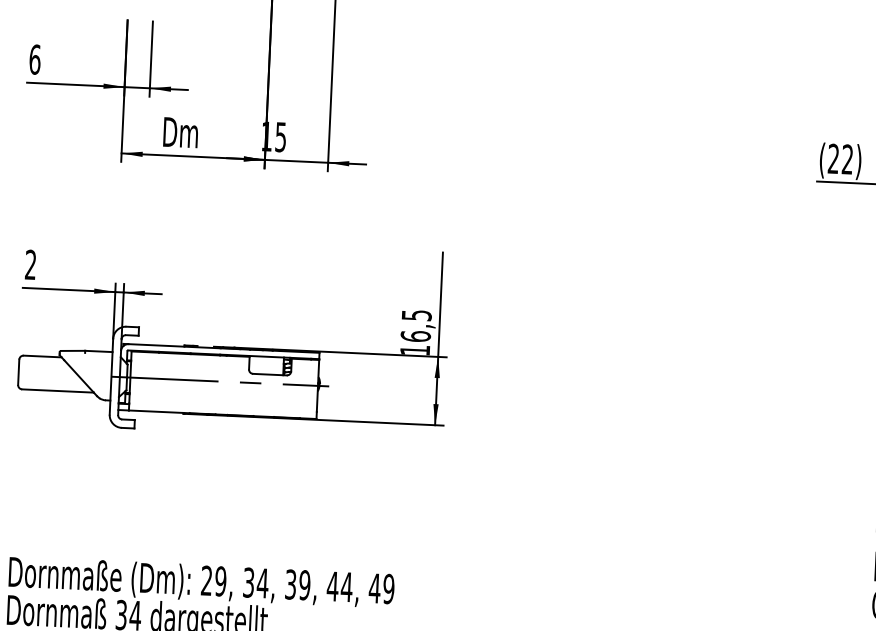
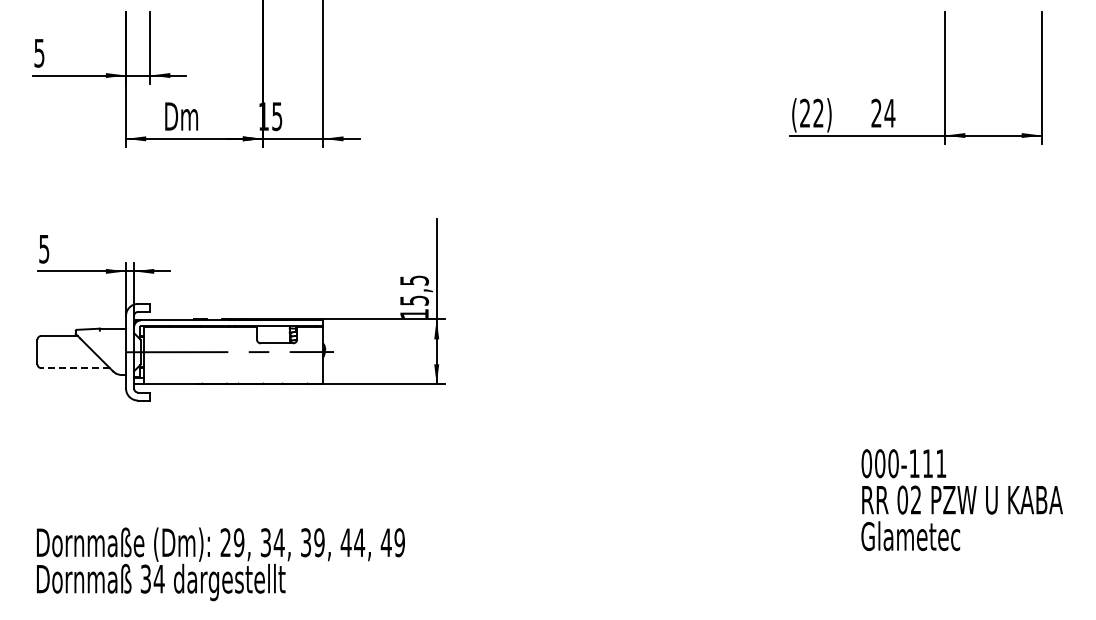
text: (35, 58) -> (39, 52), 6 -> 5
text: (31, 264) -> (44, 248), 2 -> 5
text: (415, 336) -> (414, 300), 16,5 -> 15,5
line: (57, 391) -> (75, 368), solid -> dashed

